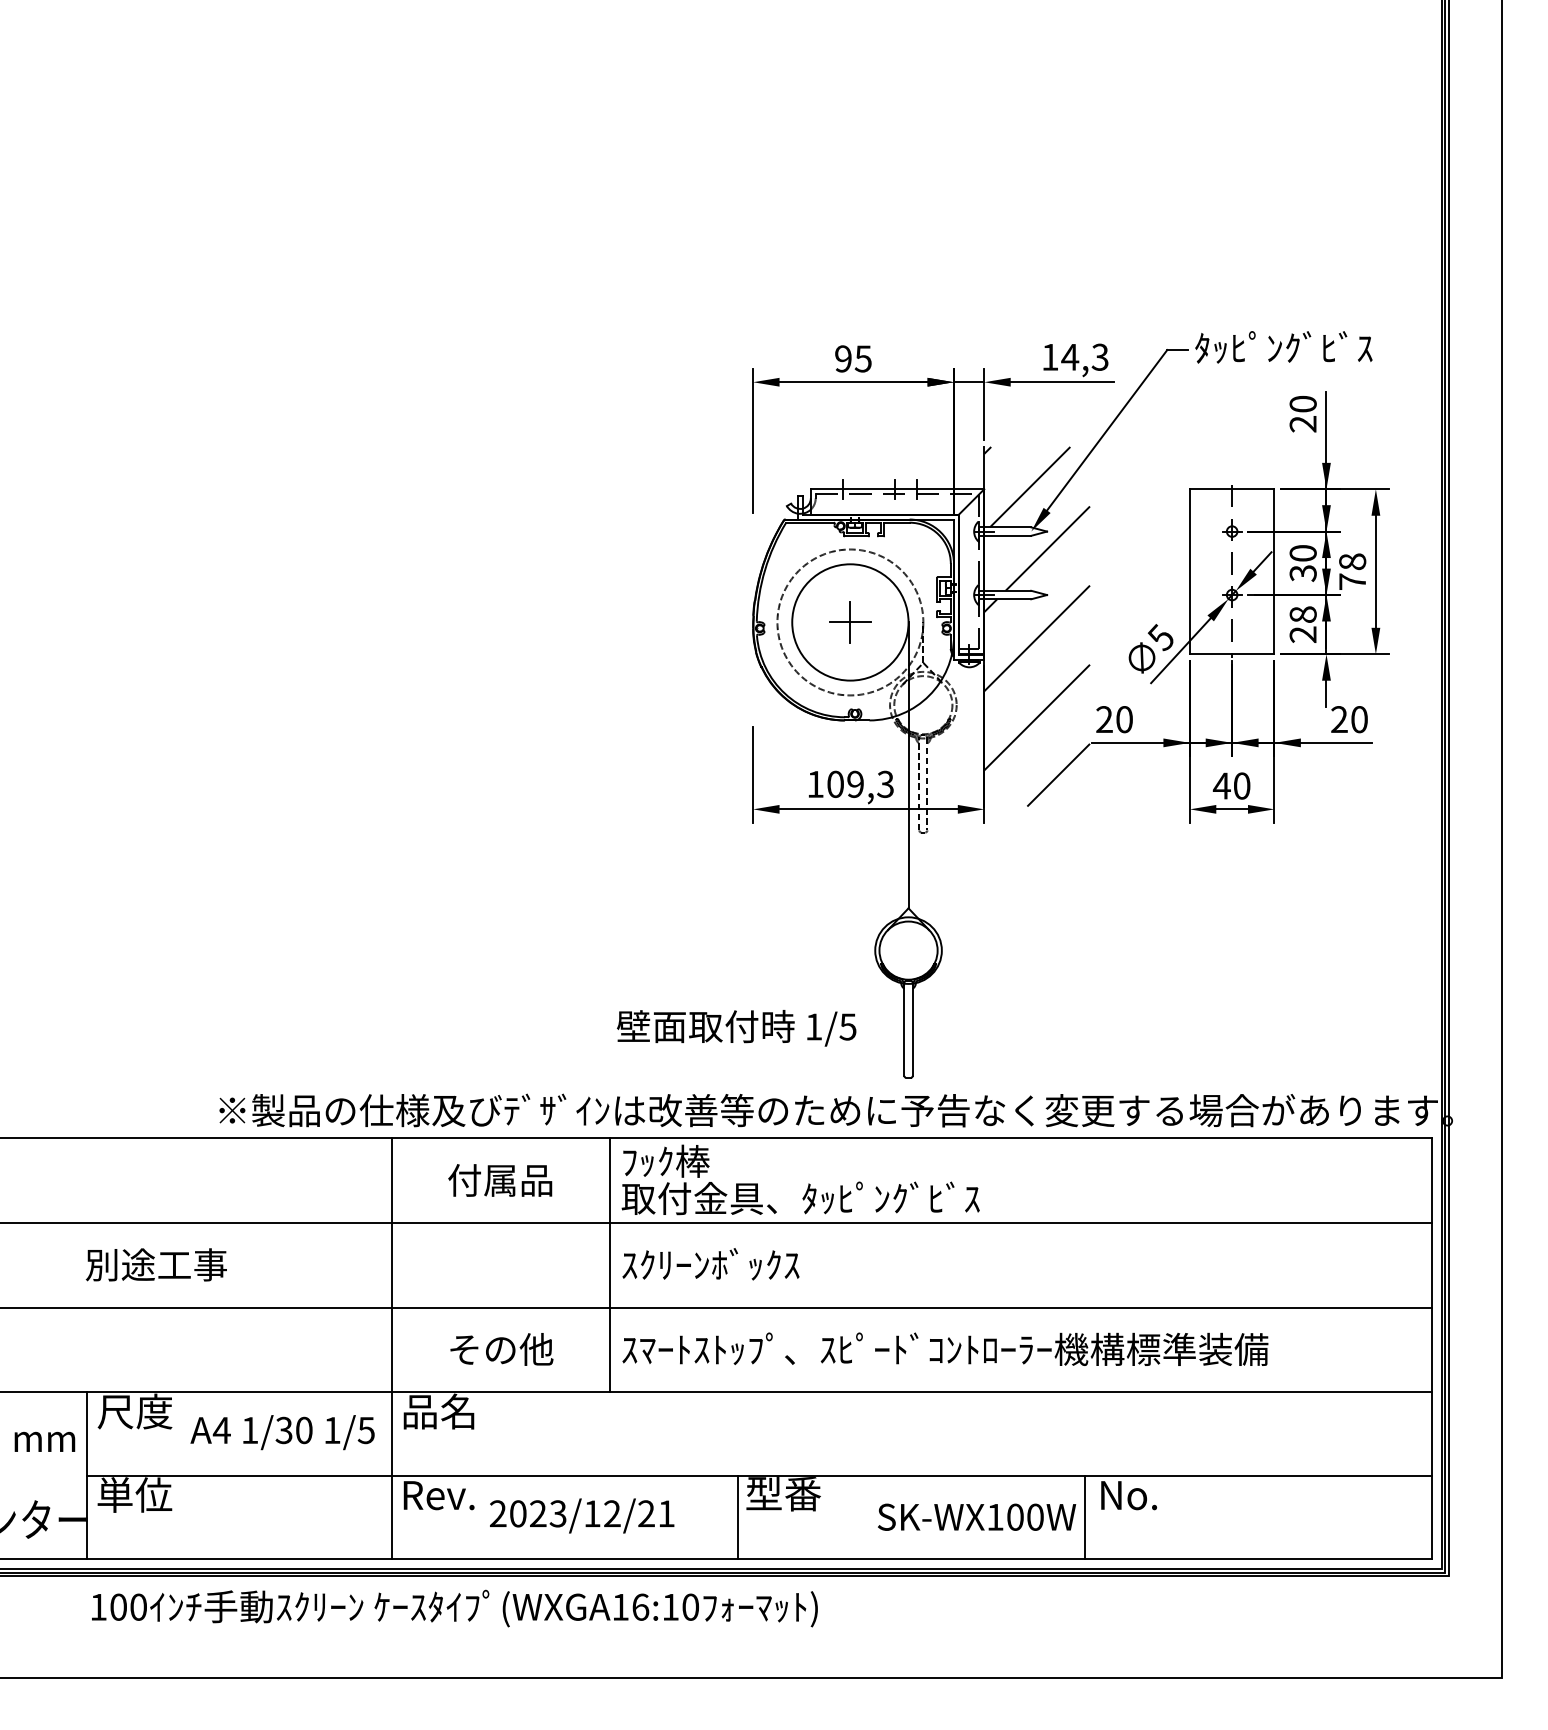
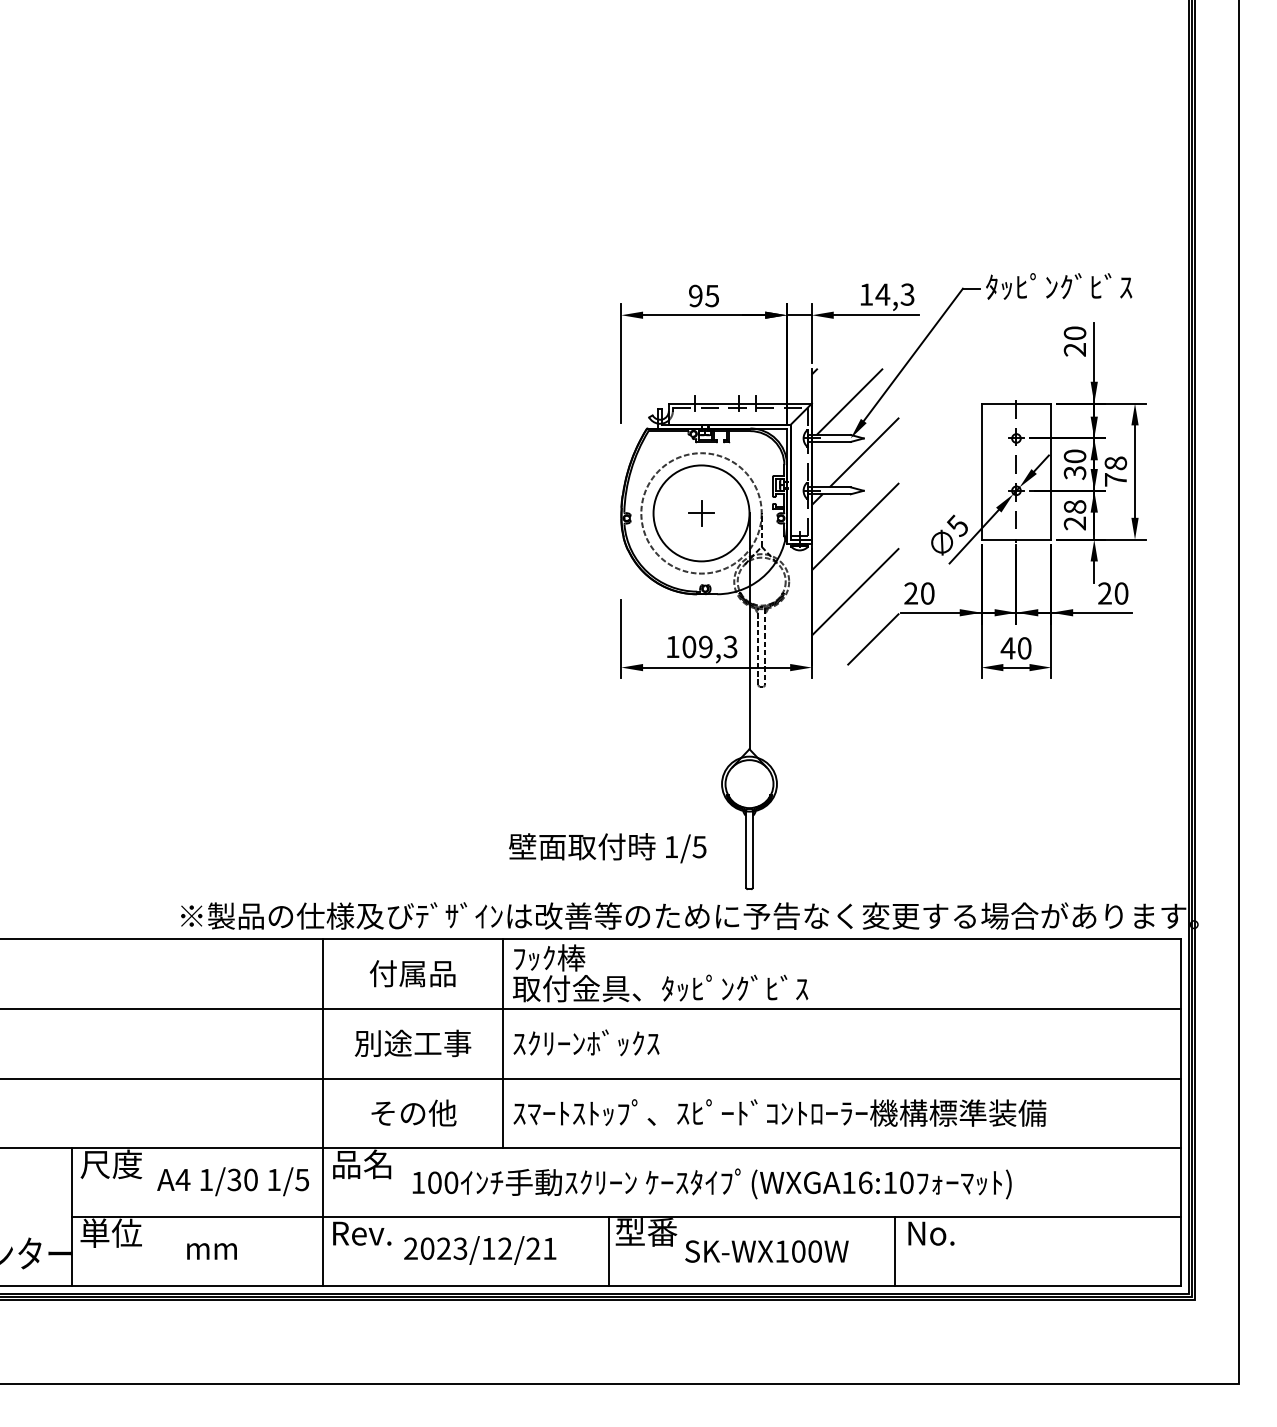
part: (850, 622) -> (701, 513), size x0.71
text: (155, 1265) -> (412, 1043), moved
text: (44, 1442) -> (211, 1251), moved
text: (976, 1517) -> (766, 1251), moved
text: (453, 1608) -> (711, 1183), moved

